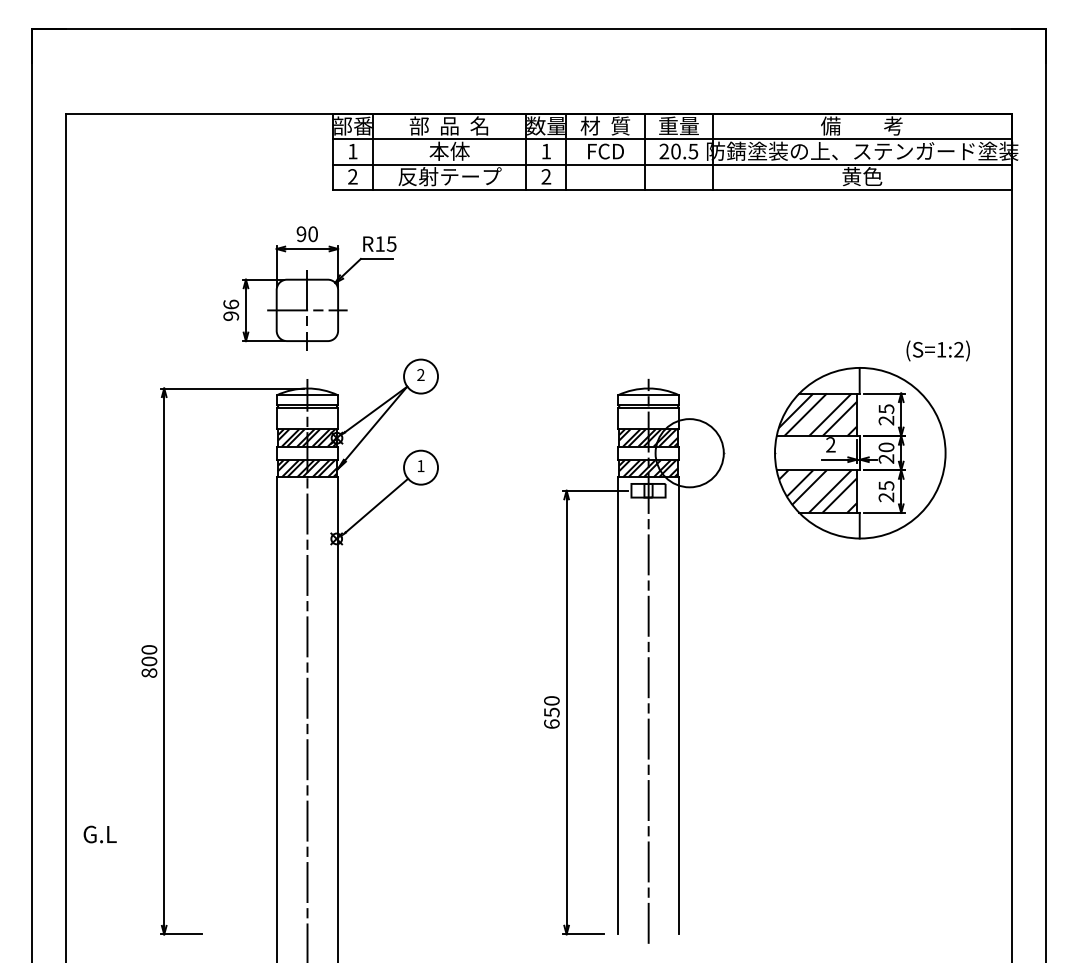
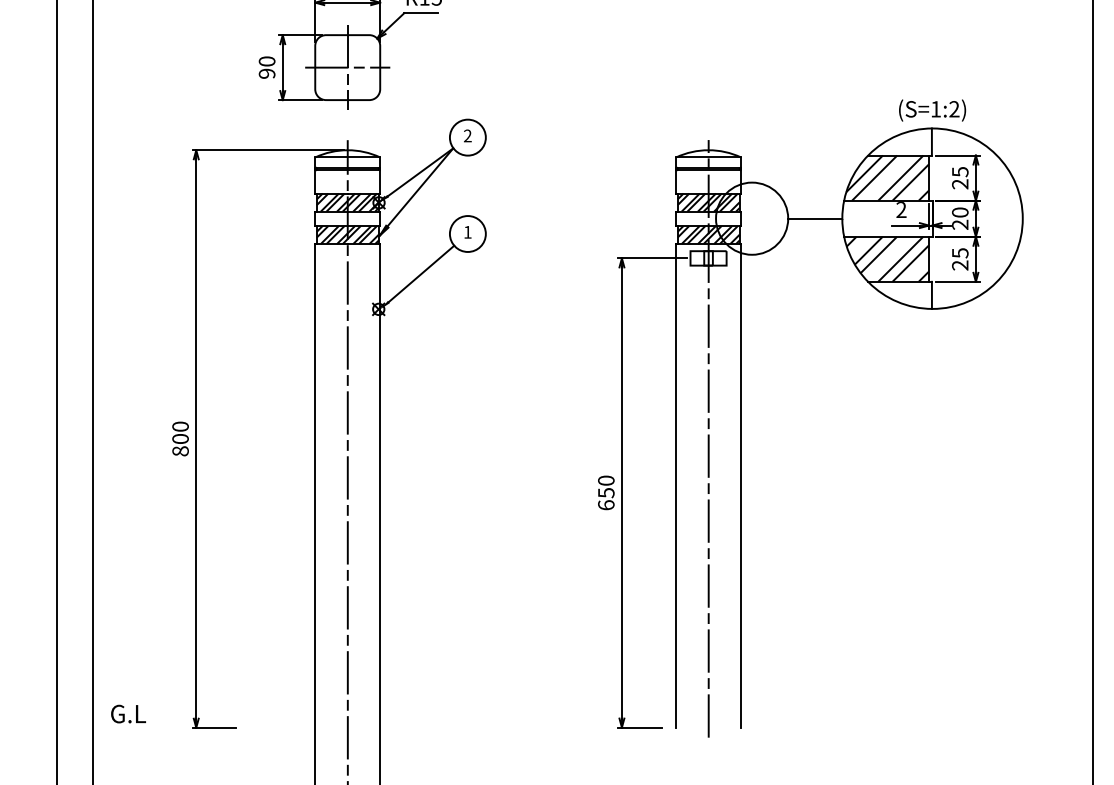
text: (230, 304) -> (266, 61), 96 -> 90
text: (937, 350) -> (931, 110), moved
line: (748, 453) -> (814, 218), added
text: (99, 834) -> (127, 714), moved

